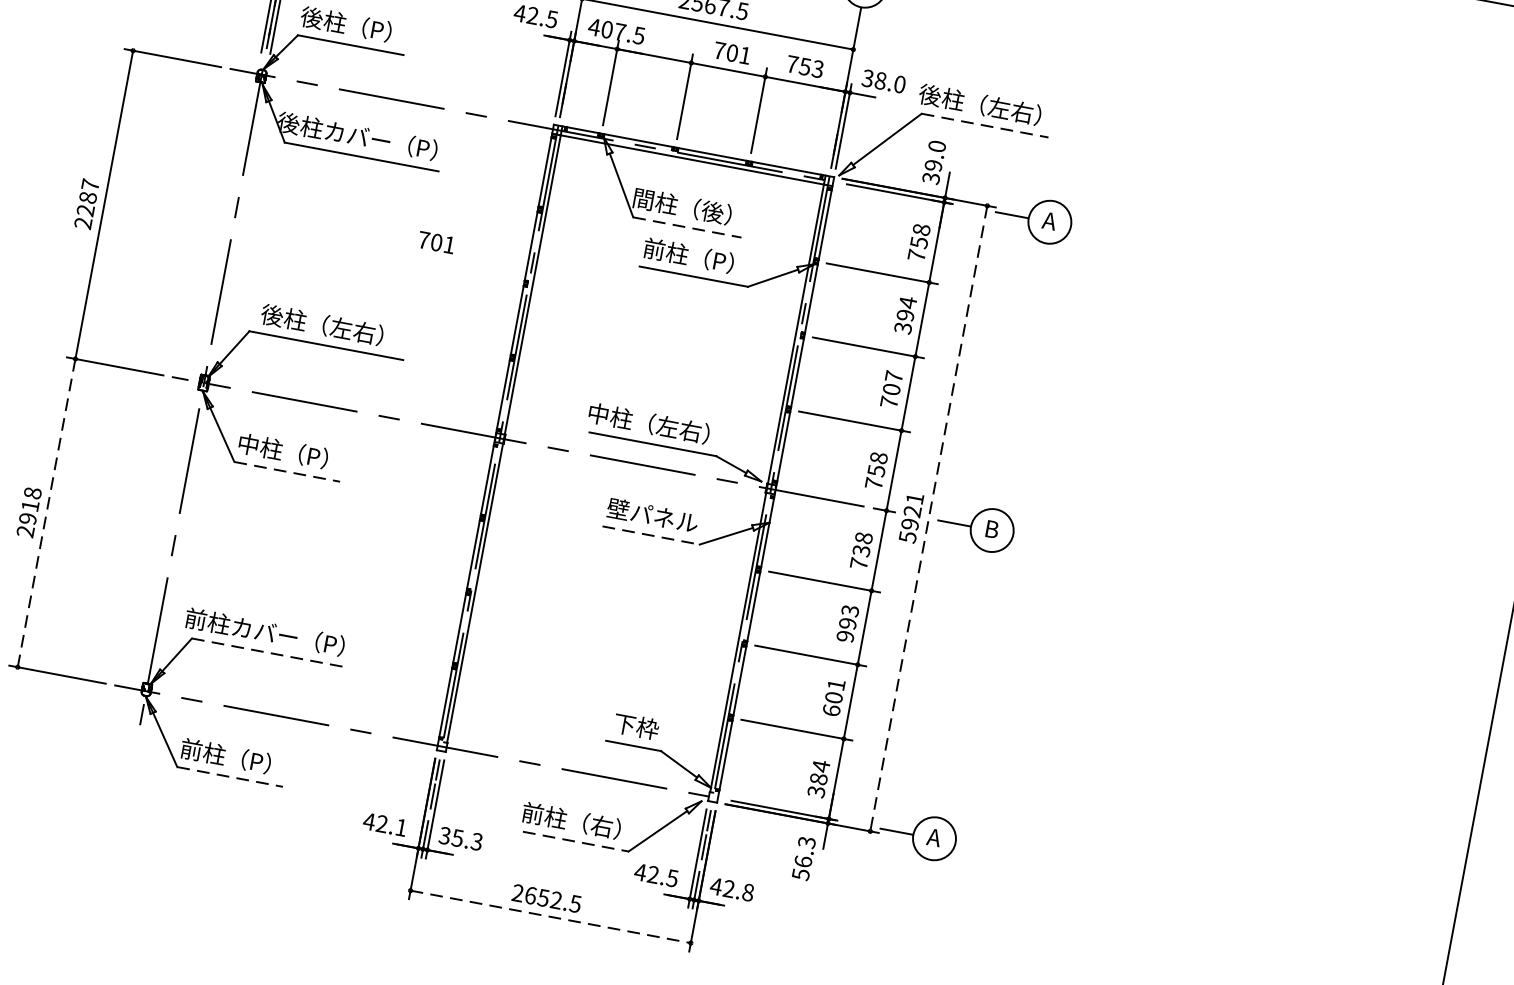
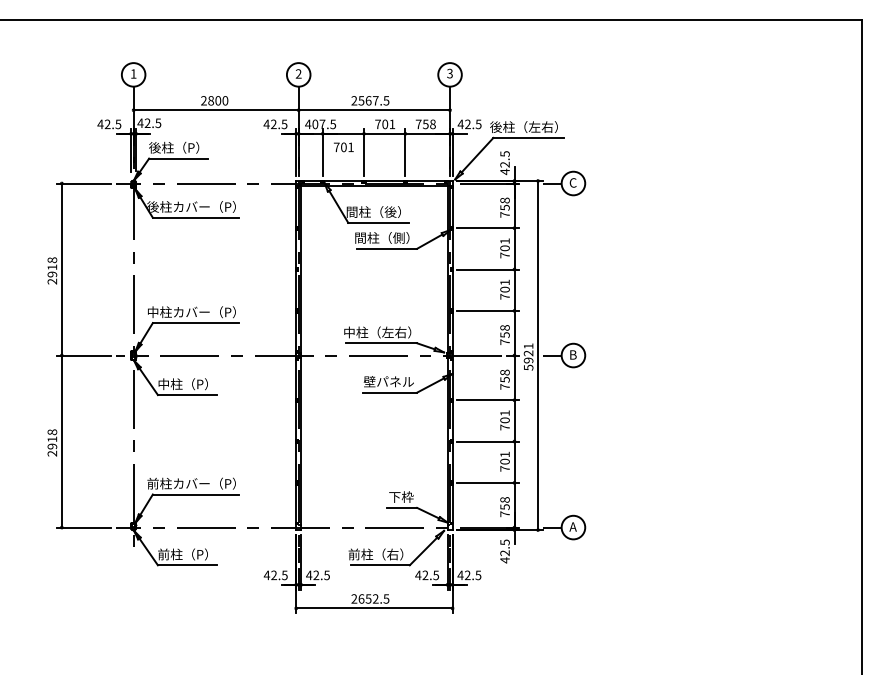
text: (817, 67) -> (432, 123), 753 -> 758
text: (883, 81) -> (469, 124), 38.0 -> 42.5
line: (986, 125) -> (529, 137), dashed -> solid
text: (933, 163) -> (504, 163), 39.0 -> 42.5
text: (88, 198) -> (52, 267), 2287 -> 2918
text: (1048, 220) -> (572, 182), A -> C
line: (689, 227) -> (379, 222), dashed -> solid
text: (435, 242) -> (343, 147), moved
text: (689, 254) -> (382, 237), 前柱（P） -> 間柱（側）
text: (904, 315) -> (504, 248), 394 -> 701
text: (322, 325) -> (191, 312), 後柱（左右） -> 中柱カバー（P）
text: (893, 376) -> (504, 282), 707 -> 701
line: (287, 472) -> (187, 395), dashed -> solid
line: (46, 512) -> (61, 441), dashed -> solid
line: (929, 518) -> (538, 355), dashed -> solid
line: (651, 535) -> (390, 392), dashed -> solid
text: (860, 550) -> (504, 379), 738 -> 758
text: (846, 623) -> (504, 420), 993 -> 701
line: (268, 652) -> (195, 494), dashed -> solid
text: (830, 709) -> (504, 468), 601 -> 701
line: (230, 777) -> (187, 565), dashed -> solid
text: (818, 777) -> (504, 506), 384 -> 758
text: (400, 827) -> (284, 575), 42.1 -> 42.5
text: (459, 838) -> (317, 575), 35.3 -> 42.5
line: (576, 842) -> (380, 565), dashed -> solid
text: (802, 858) -> (504, 551), 56.3 -> 42.5
text: (748, 891) -> (478, 574), 42.8 -> 42.5
line: (550, 917) -> (374, 608), dashed -> solid

